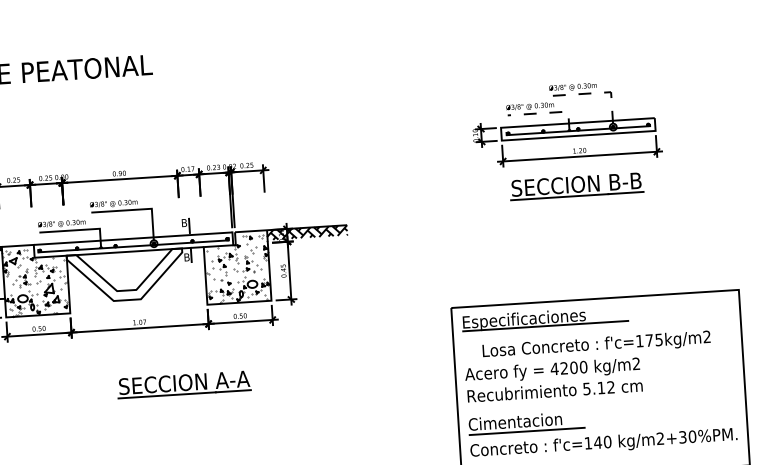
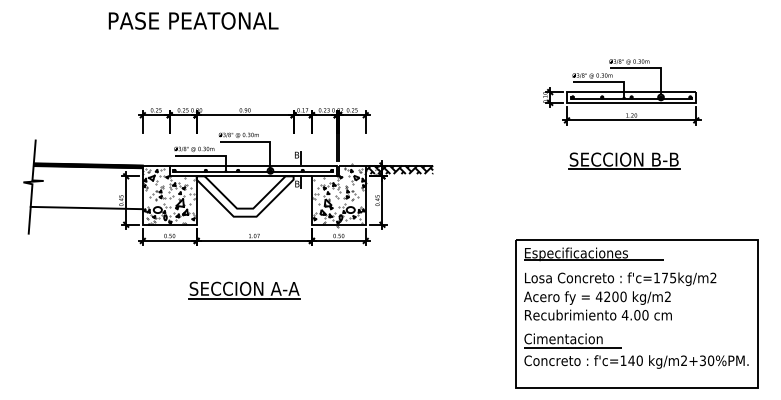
line: (597, 93) -> (649, 68), dashed -> solid
line: (548, 113) -> (607, 82), dashed -> solid
part: (576, 185) -> (624, 160), moved
hatch: (238, 267) -> (339, 195), added
text: (596, 344) -> (620, 278), moved
part: (184, 384) -> (244, 290), moved
text: (598, 388) -> (634, 315), 5.12 -> 4.00

